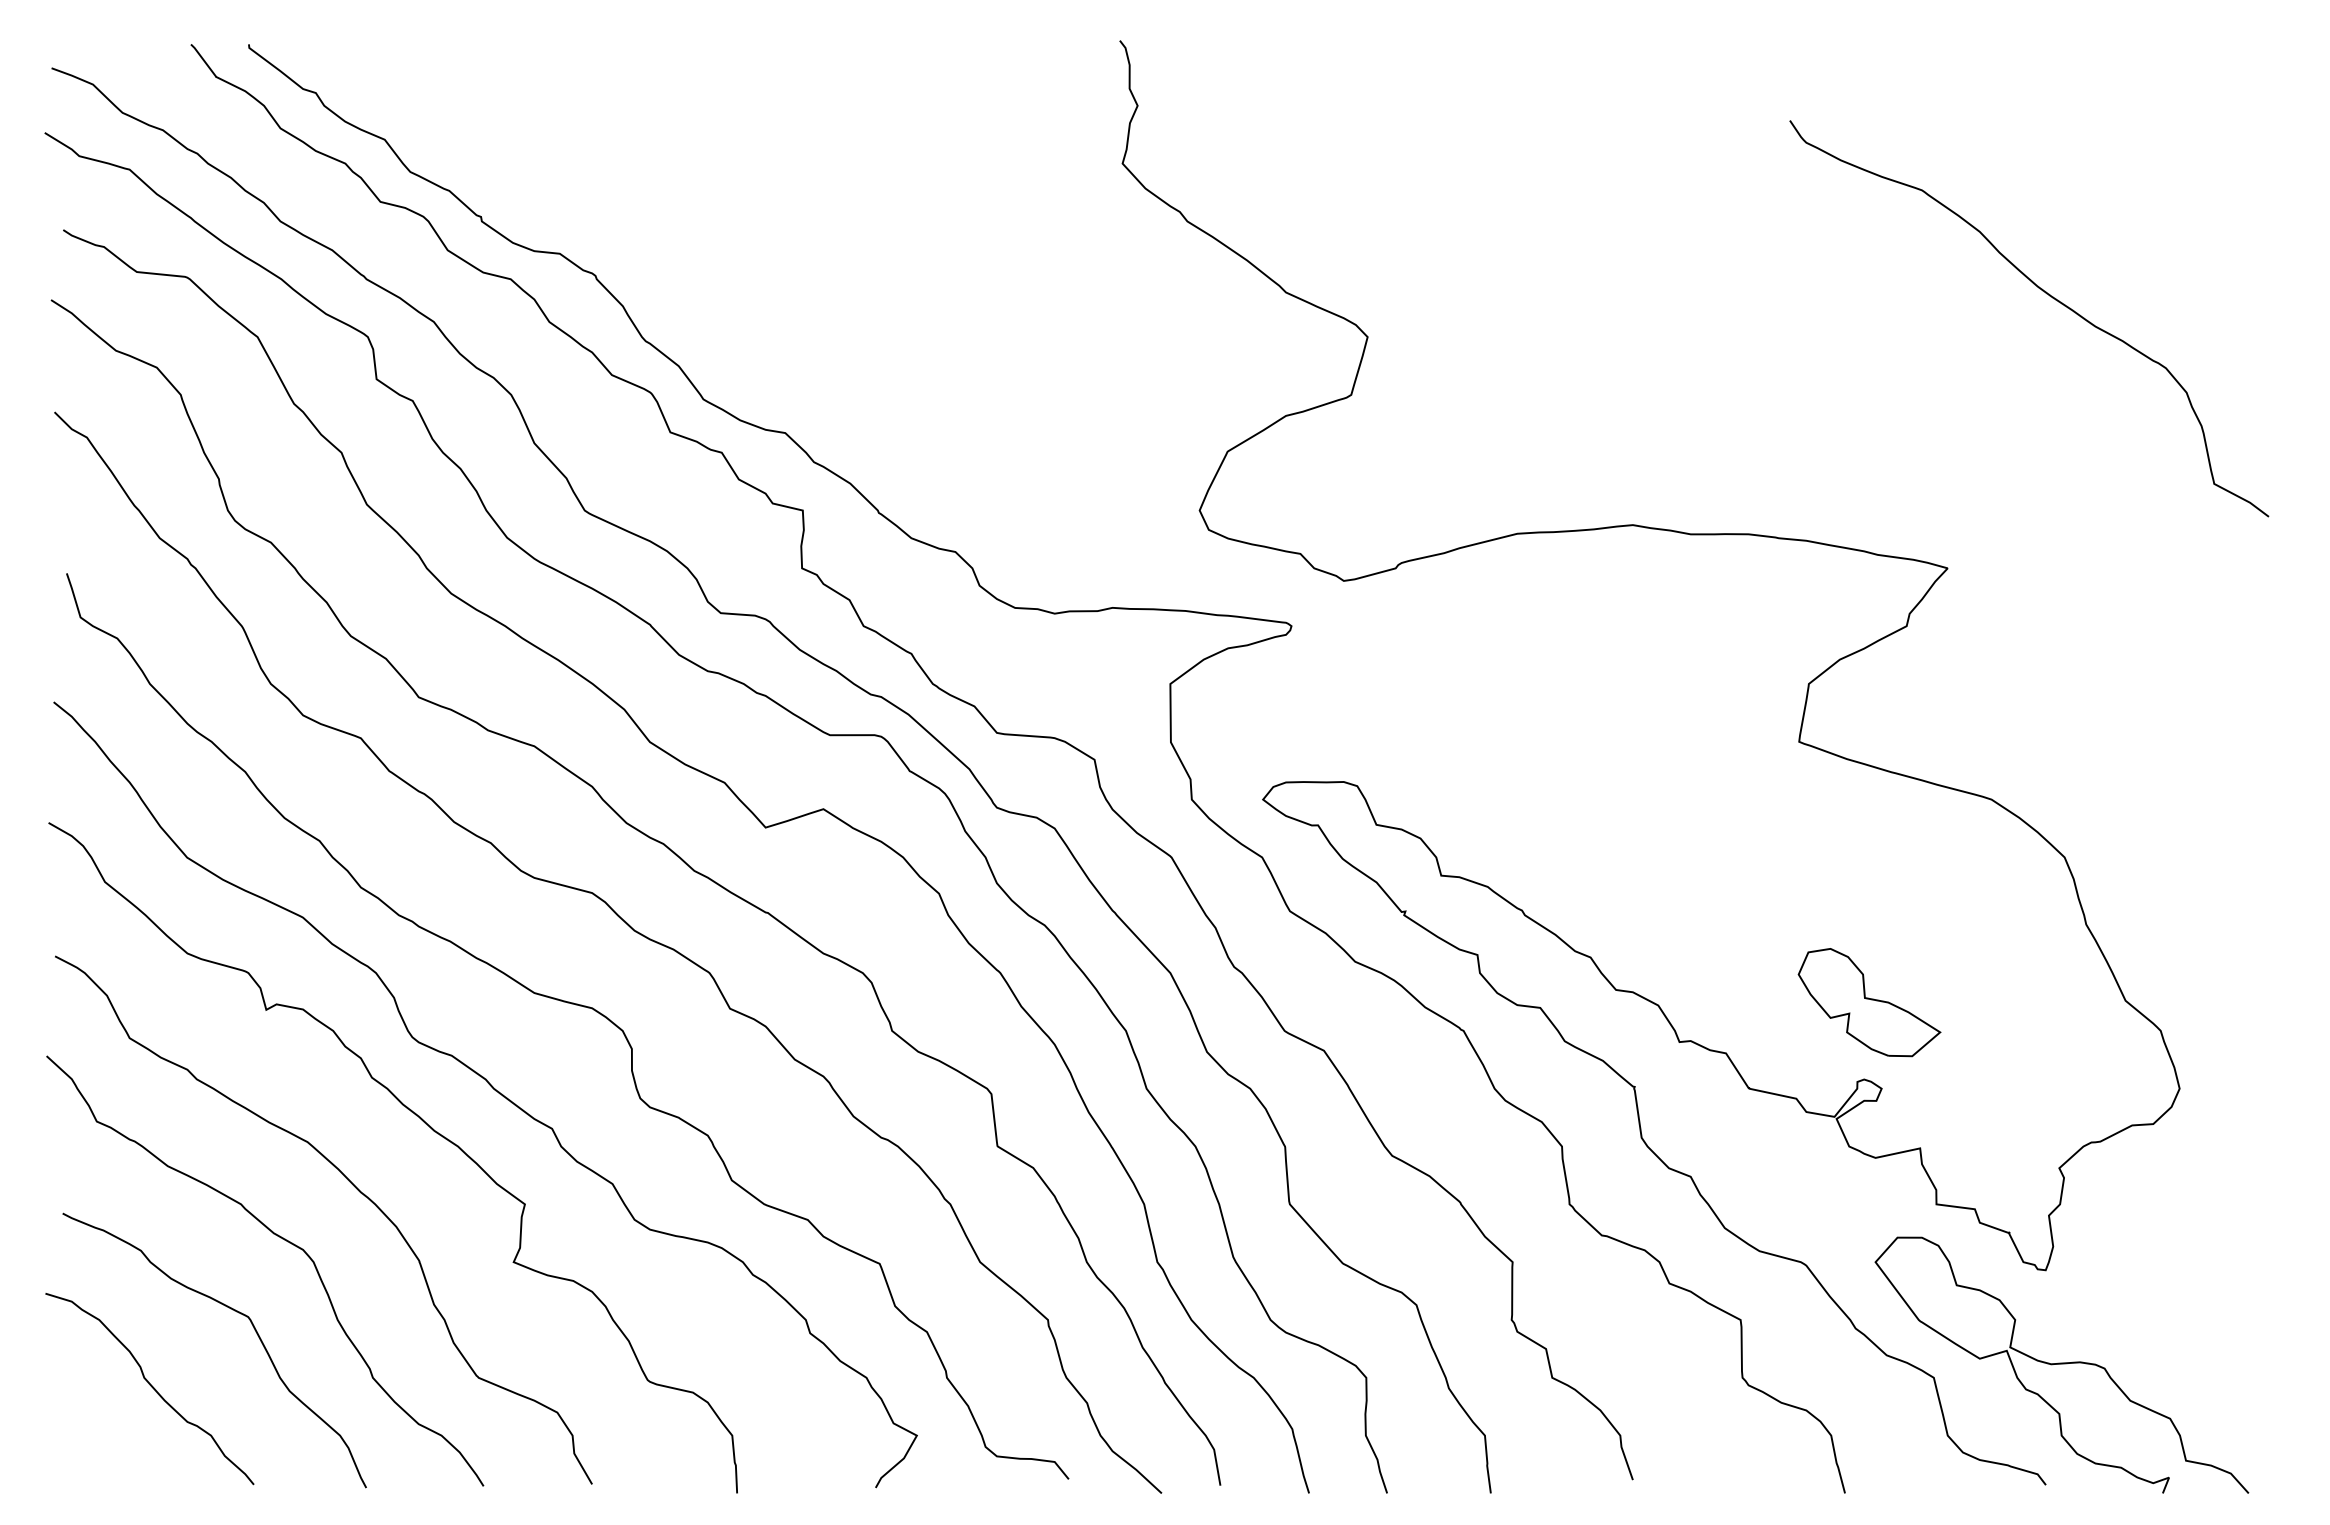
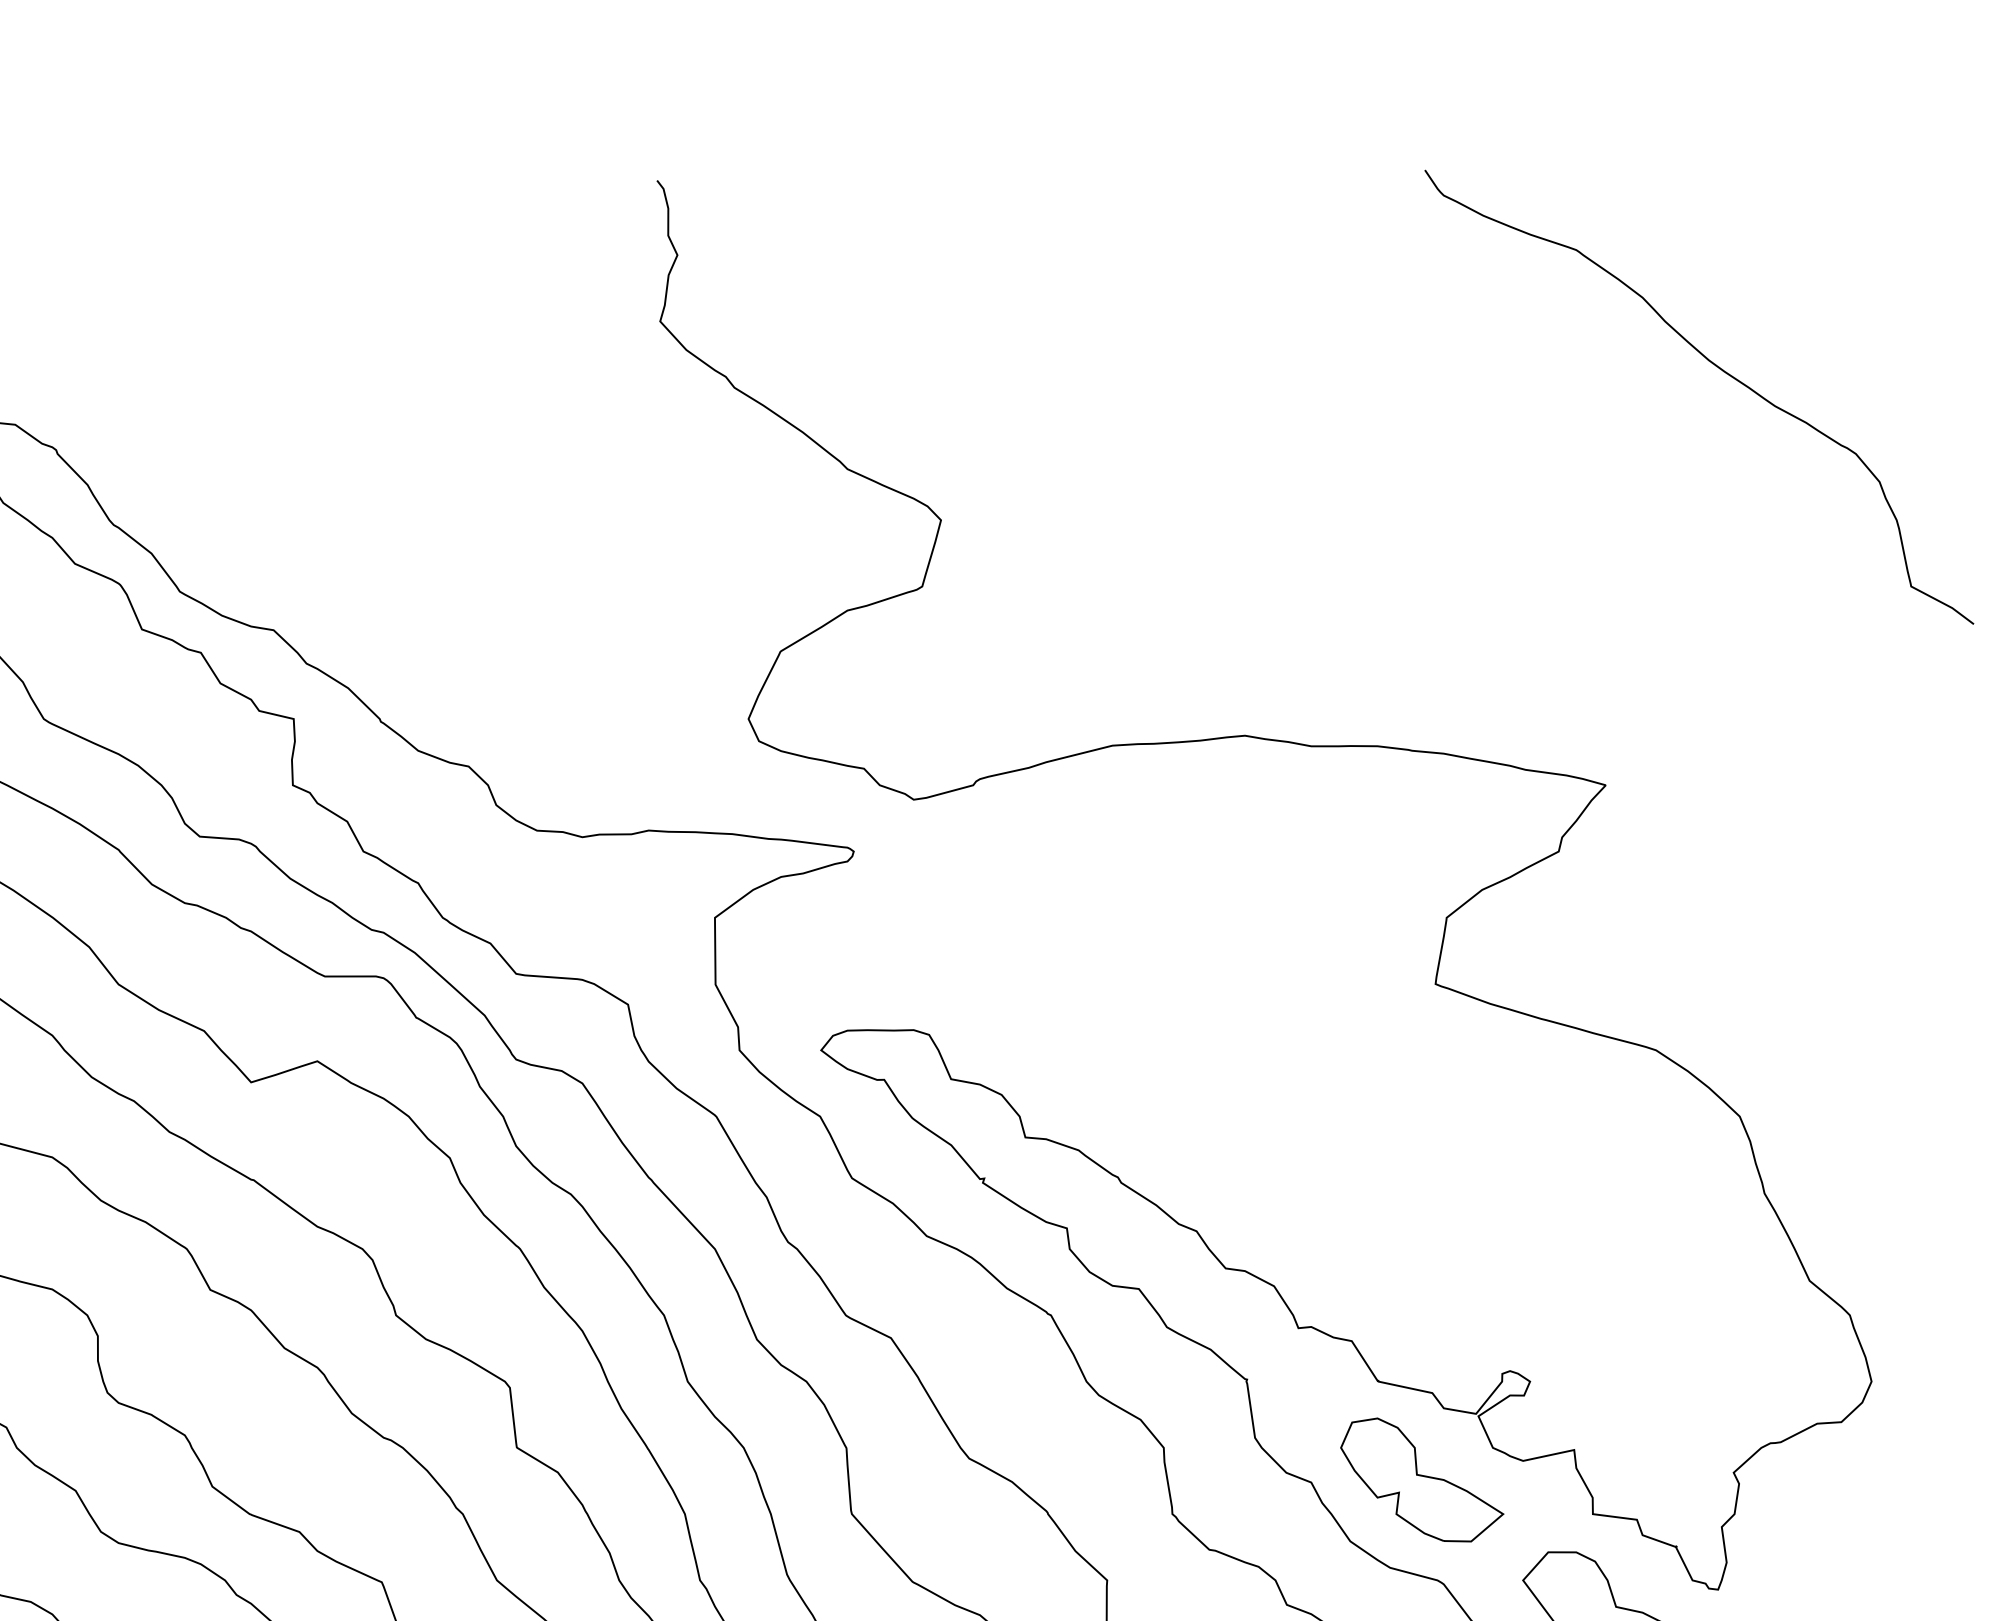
curve: (2046, 294) -> (1719, 369), moved
part: (1869, 1002) -> (1422, 1479), moved

